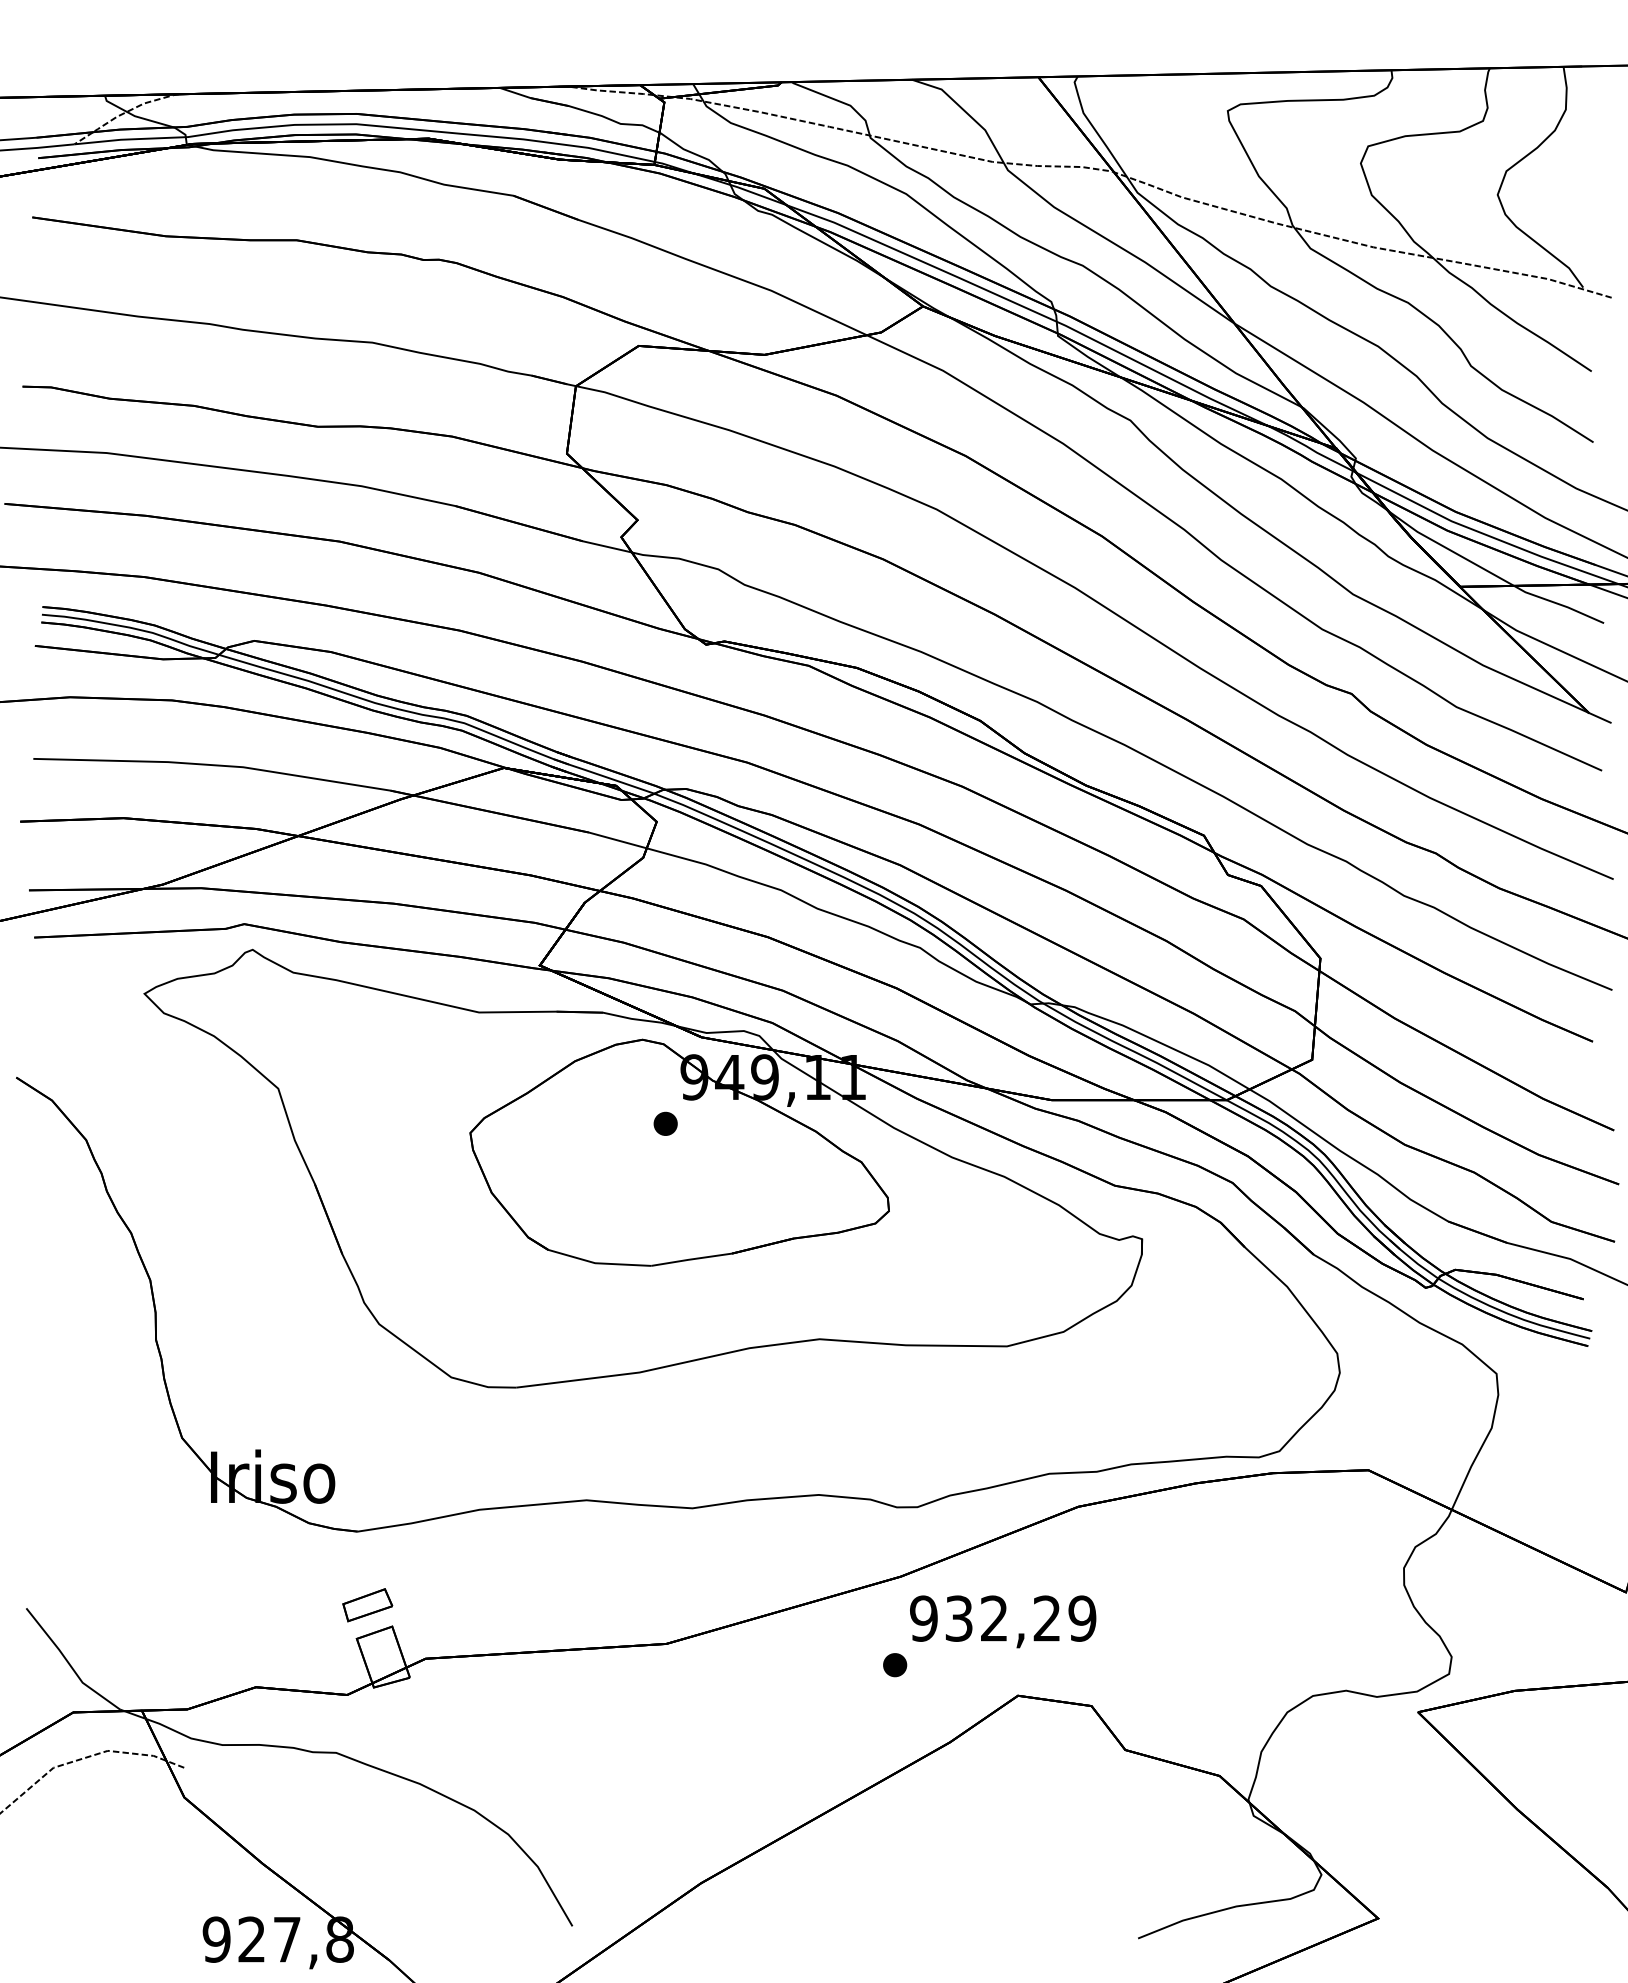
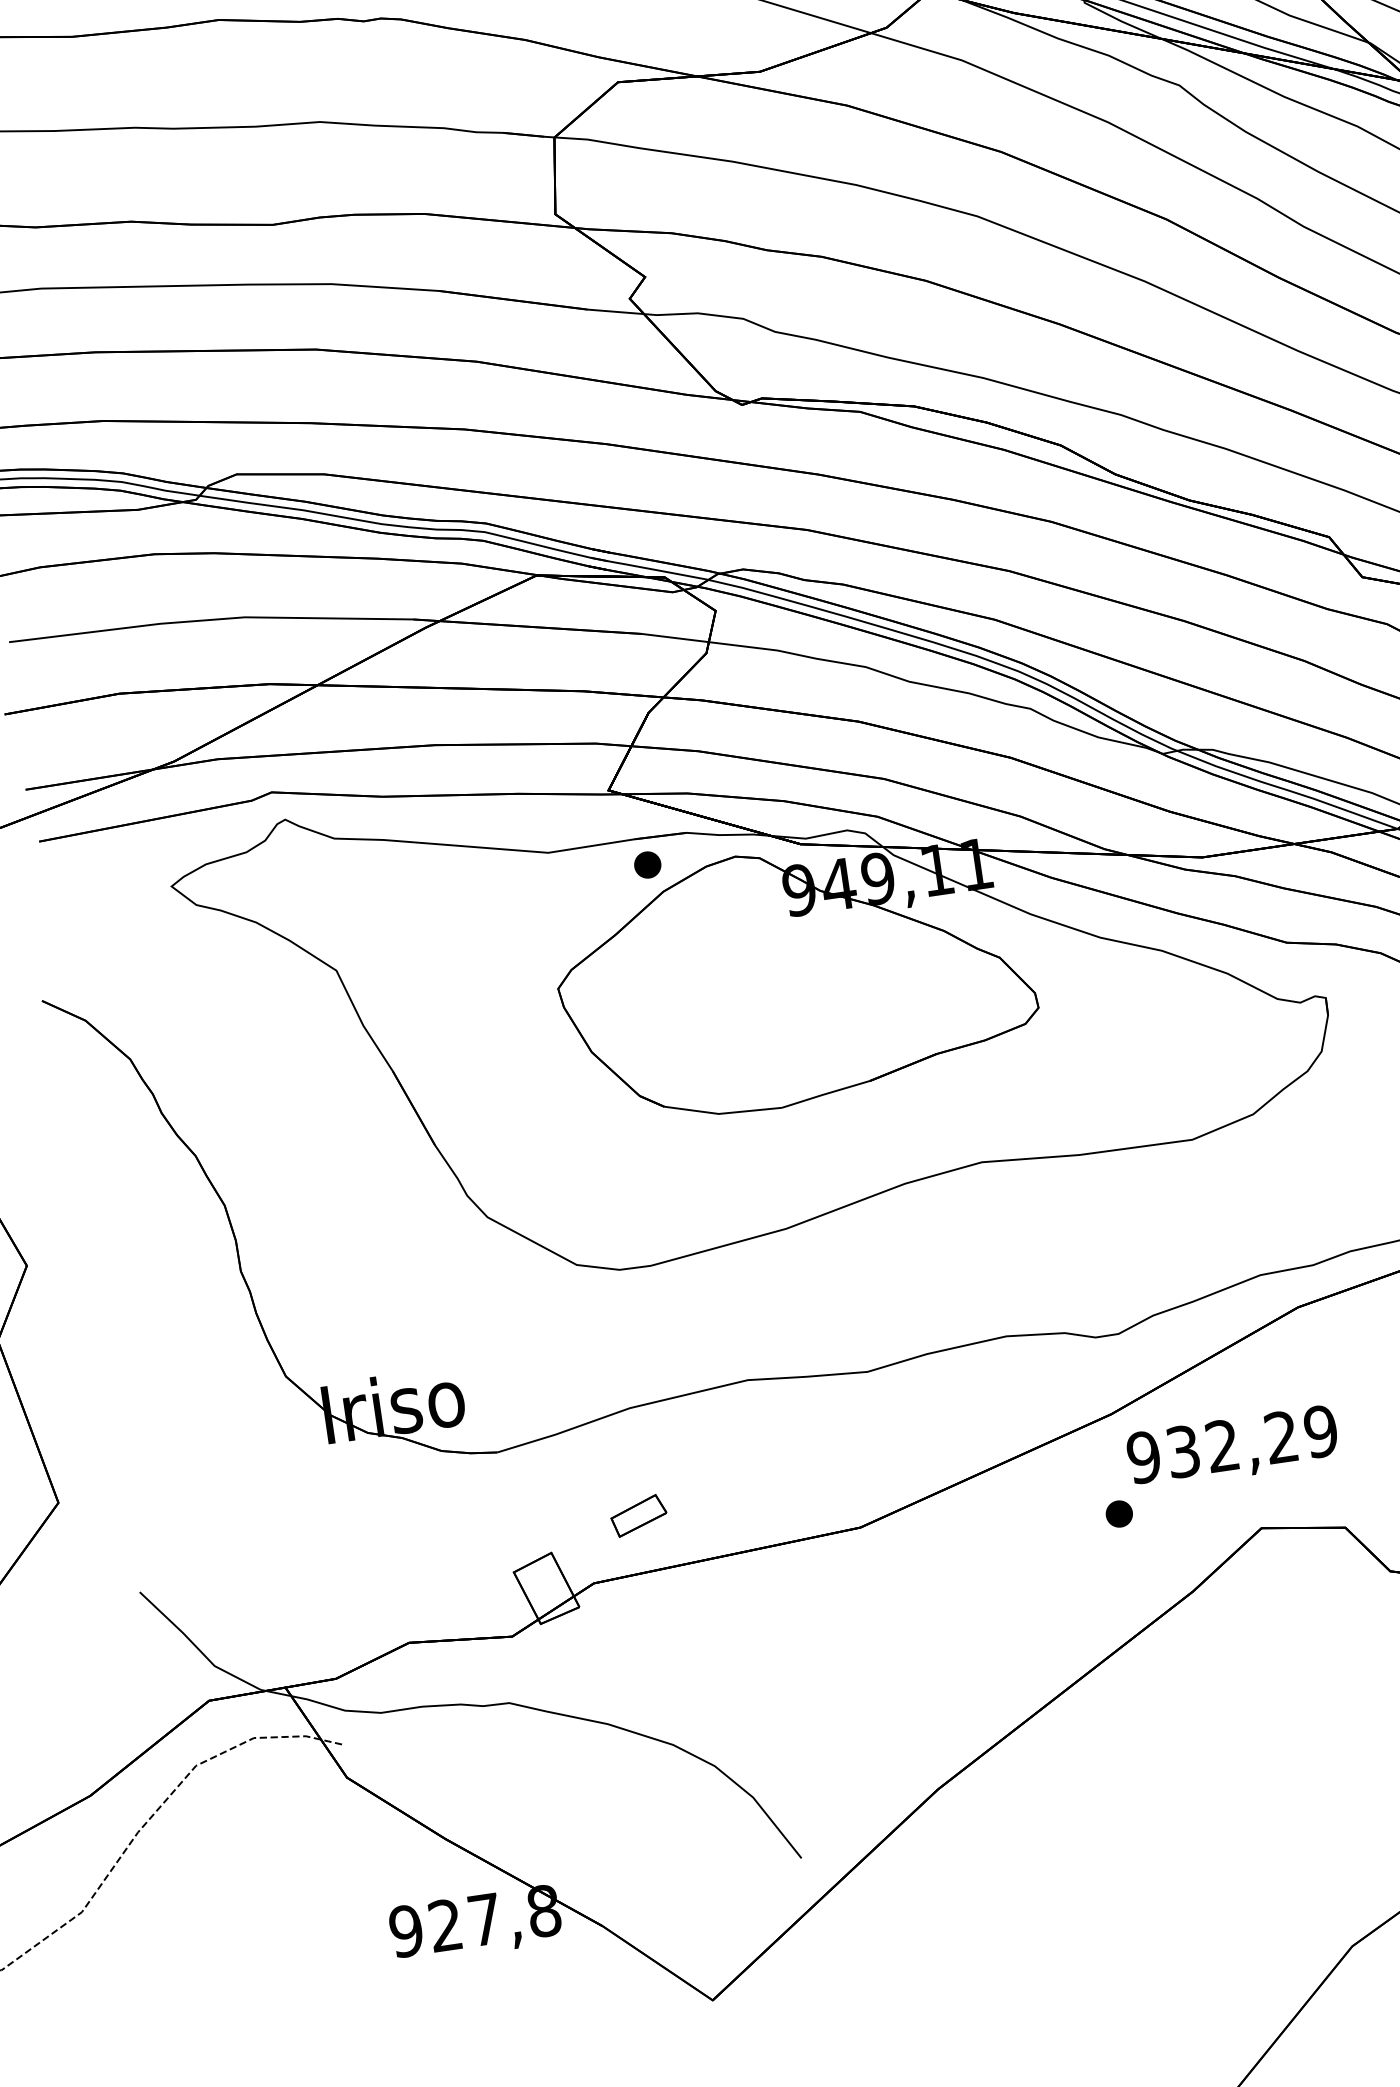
part: (665, 1123) -> (647, 864), moved
part: (367, 1605) -> (638, 1516), moved

